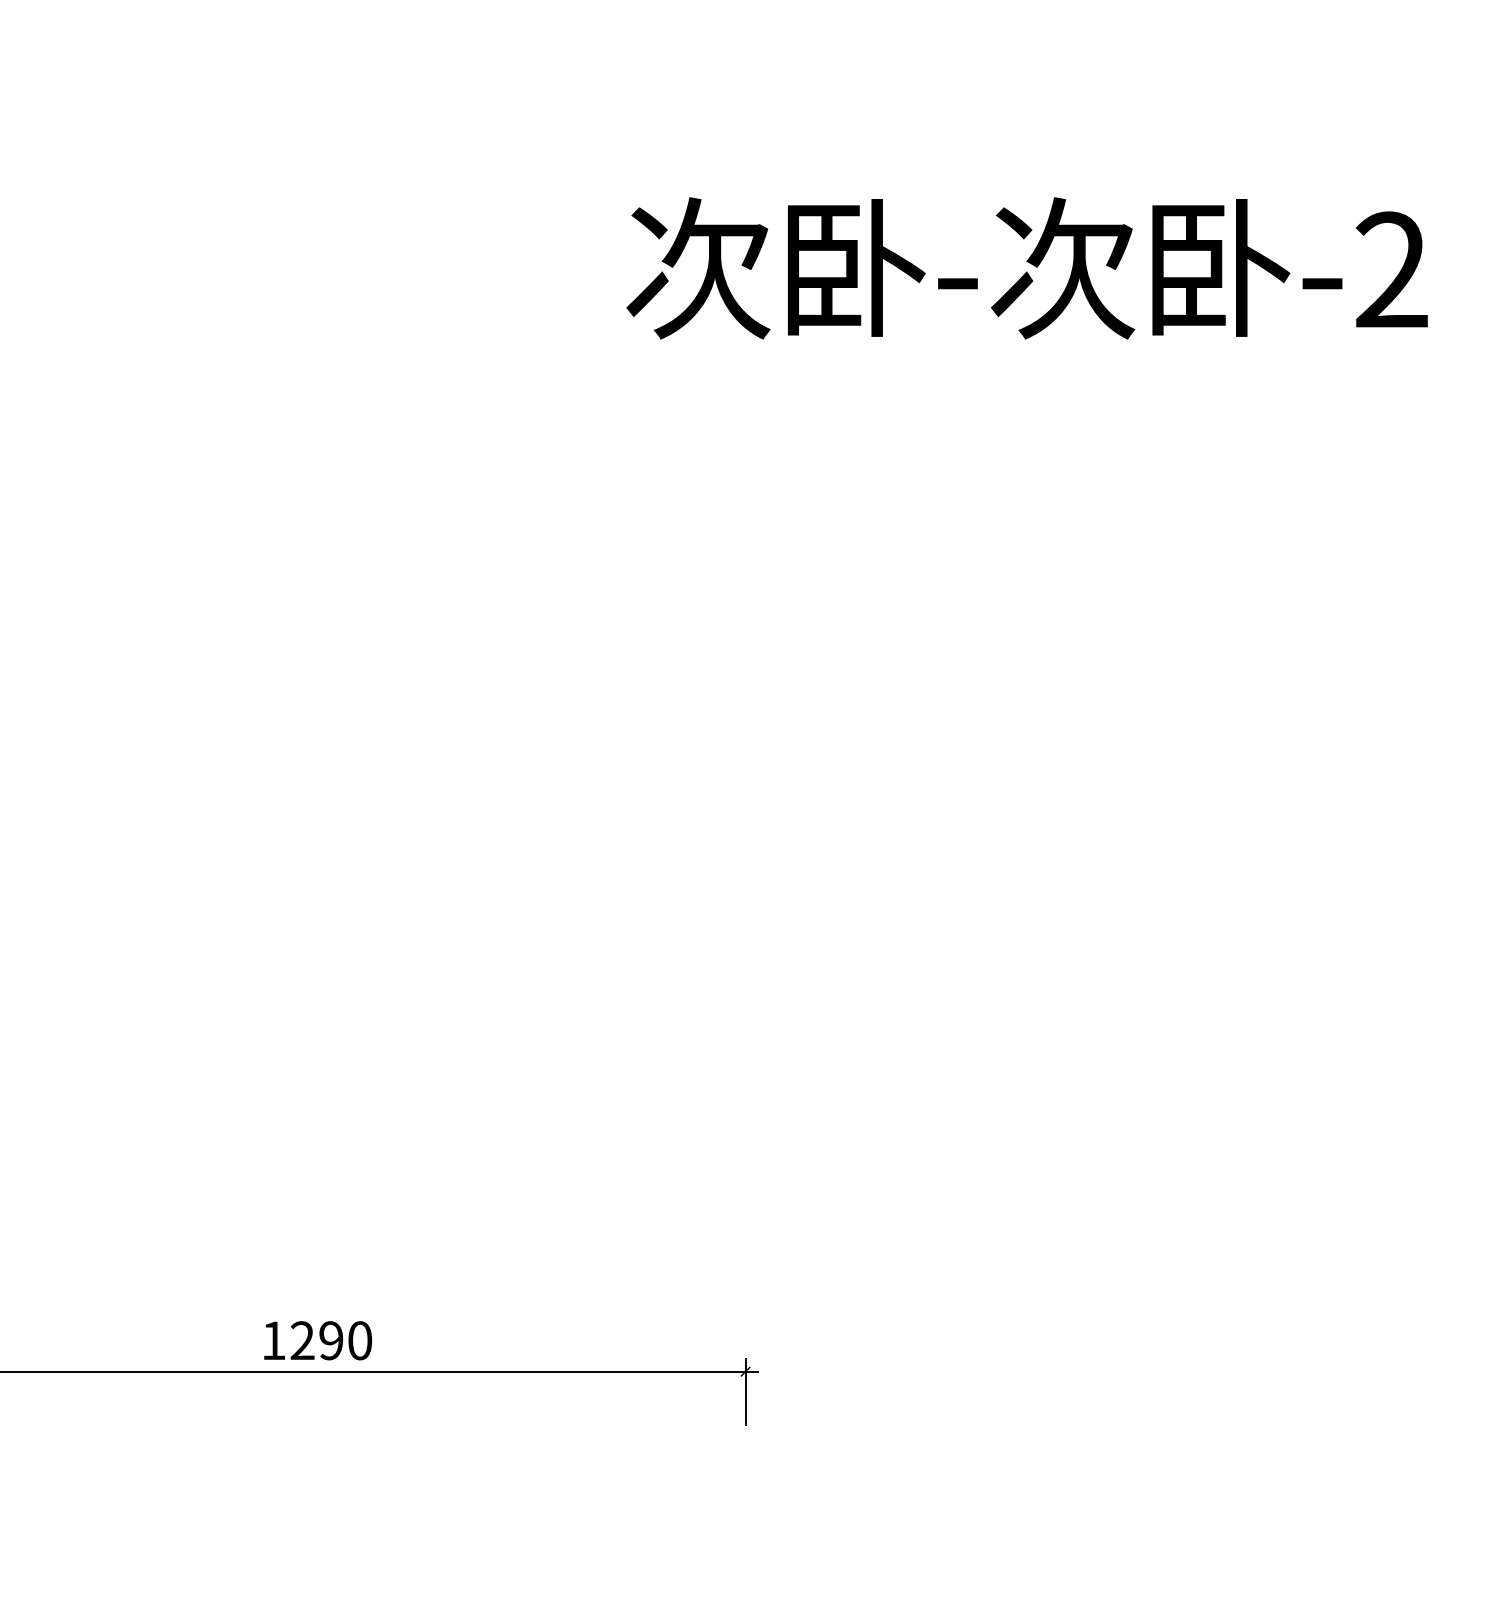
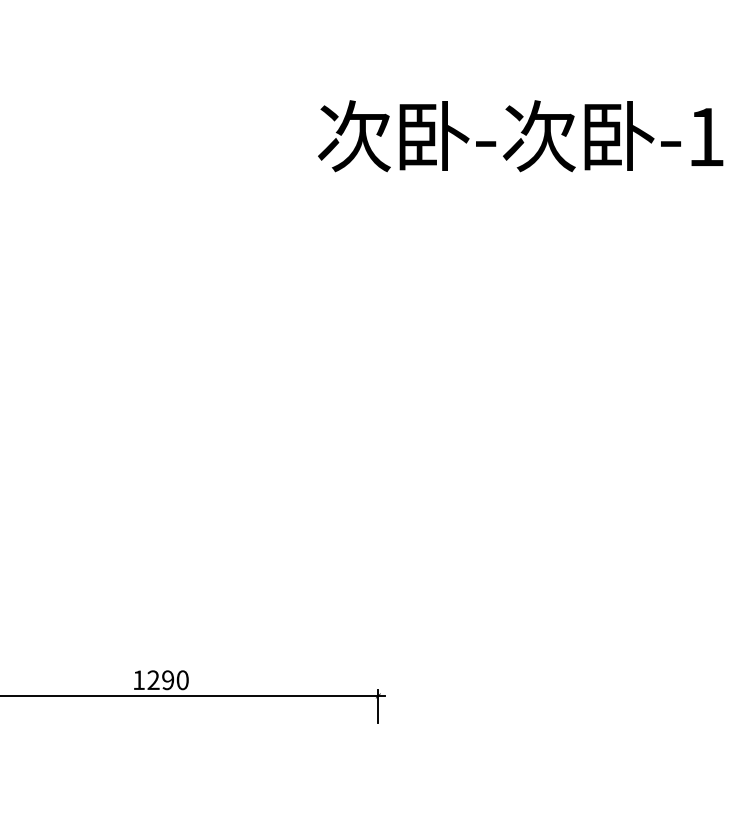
text: (1392, 268) -> (706, 136), -2 -> -1

